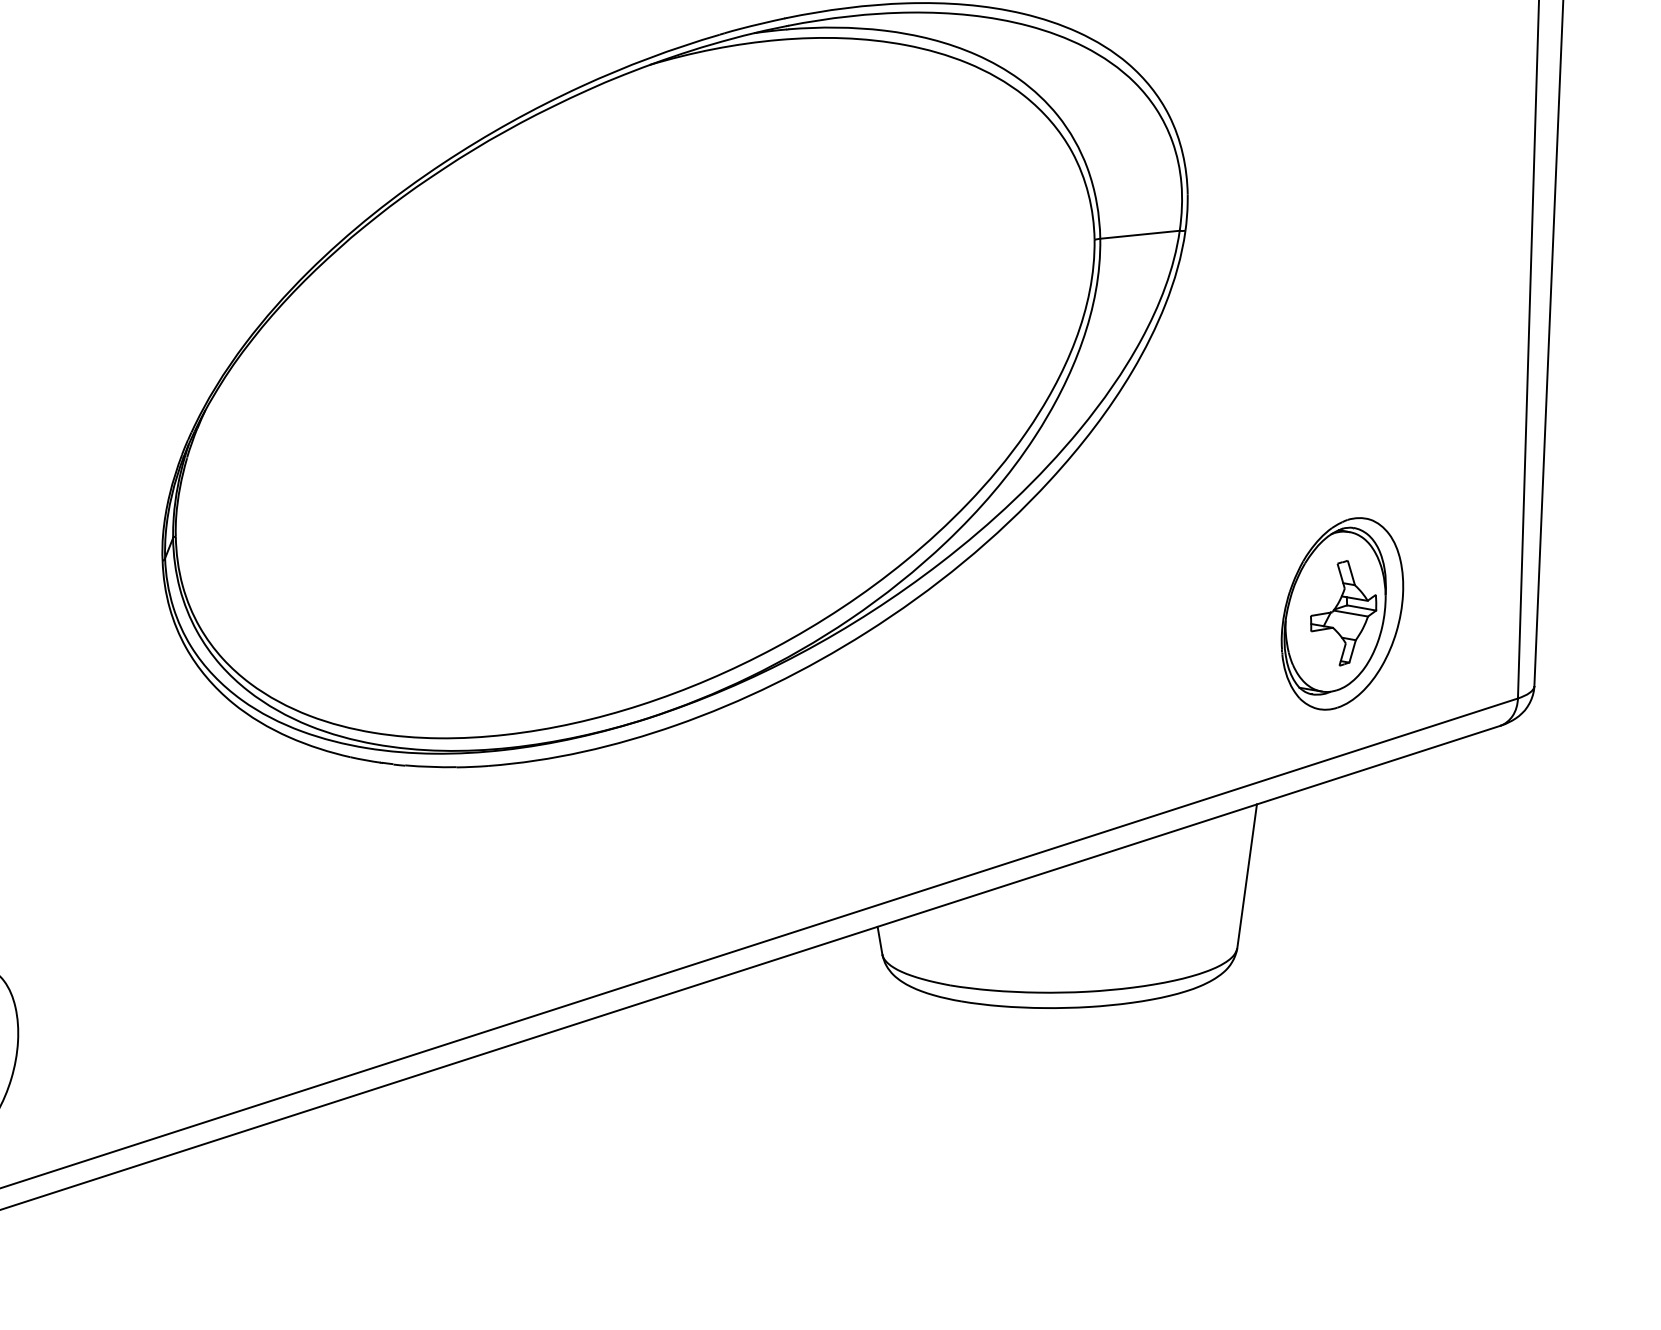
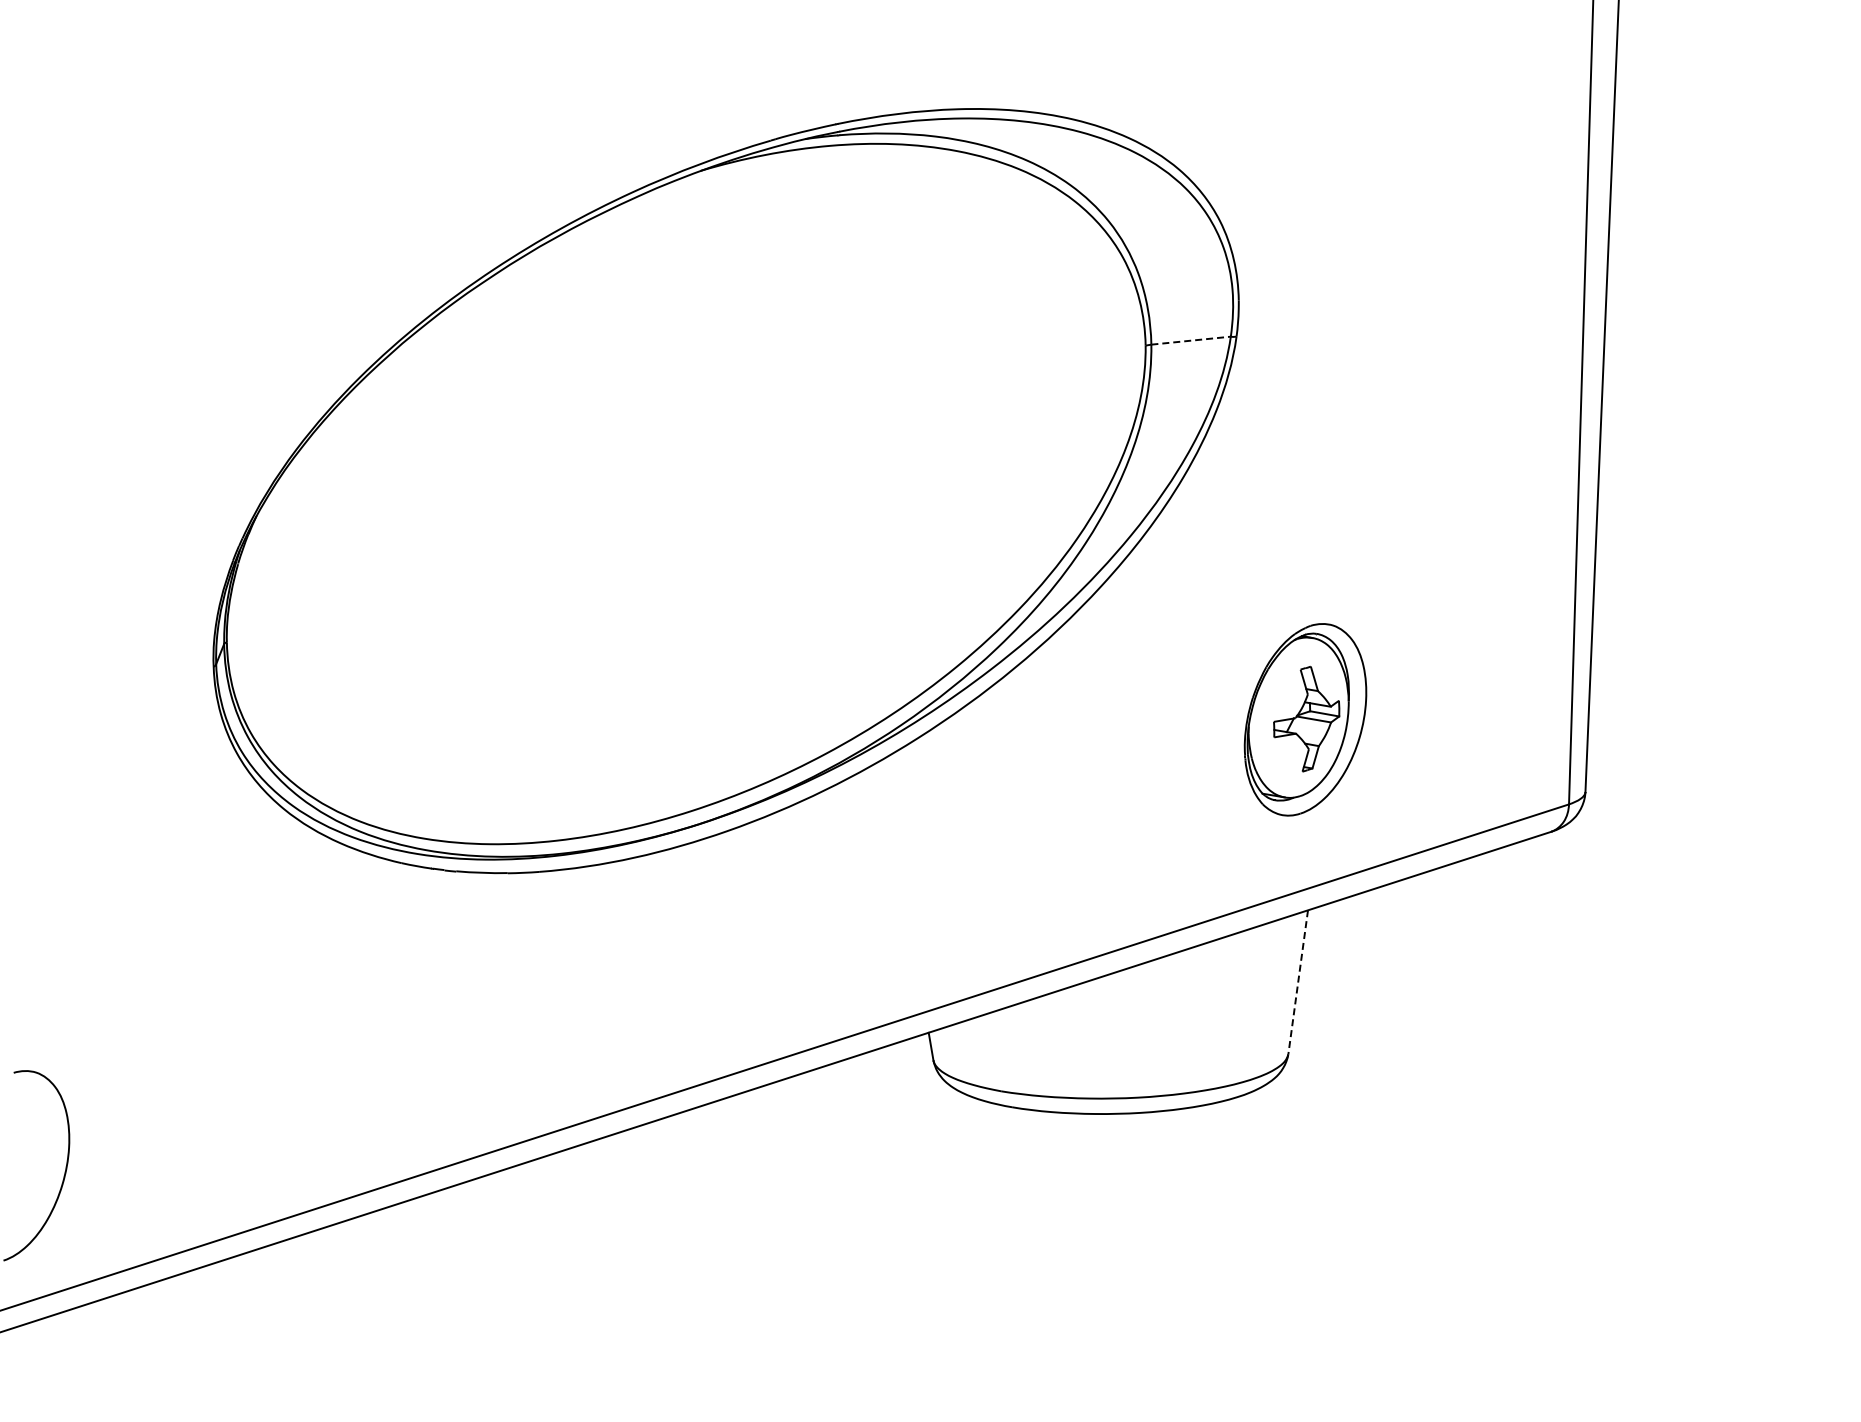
line: (1140, 234) -> (1191, 340), solid -> dashed
part: (1342, 613) -> (1305, 719), moved
line: (1247, 876) -> (1298, 982), solid -> dashed

